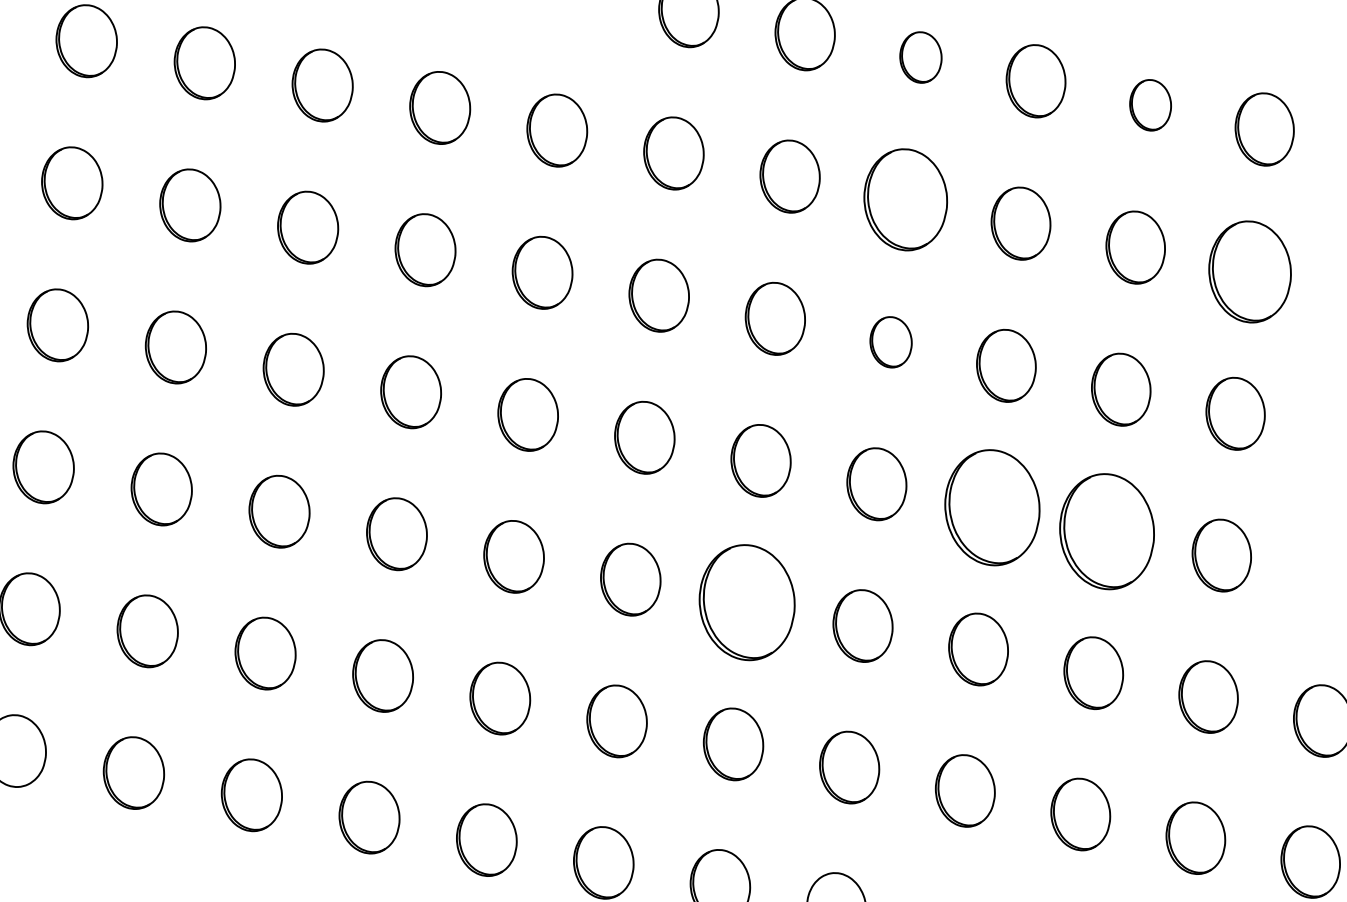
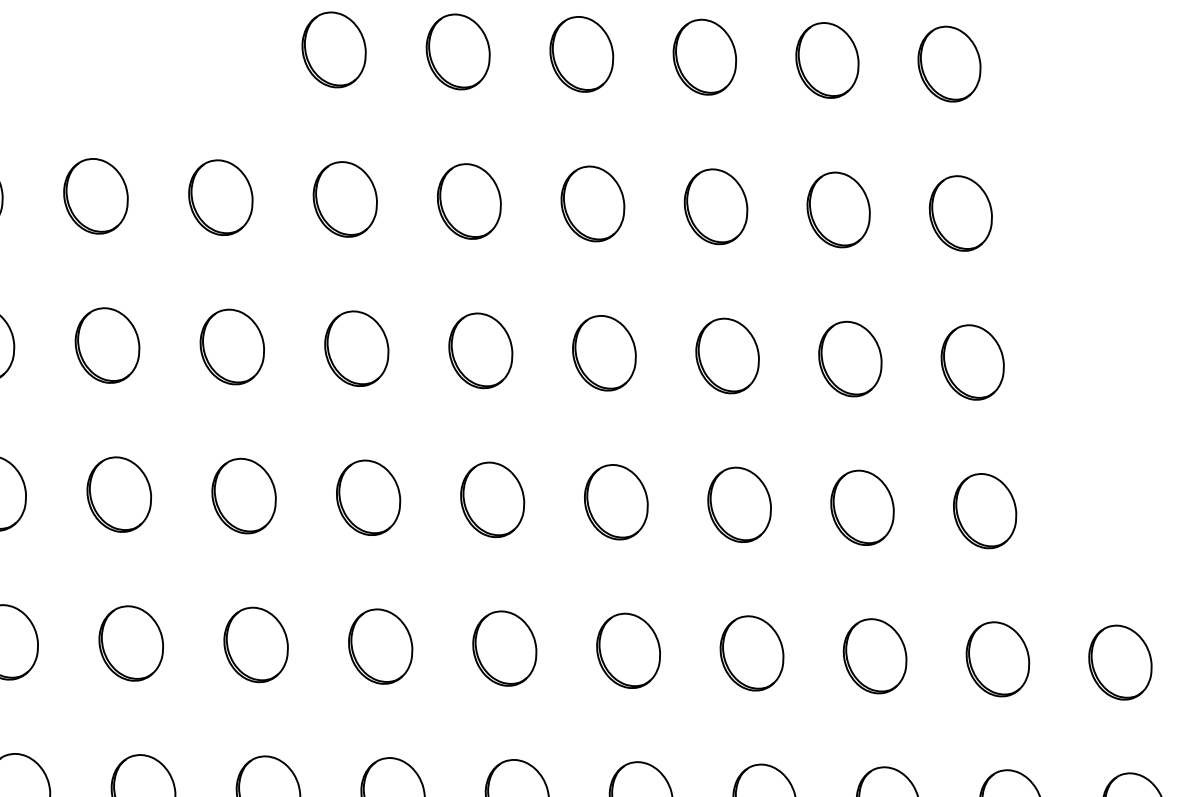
part: (920, 57) -> (581, 54), size x1.43
part: (1150, 105) -> (827, 60), size x1.43
part: (905, 200) -> (592, 204), size x0.71
part: (1249, 271) -> (960, 213), size x0.71
part: (890, 342) -> (603, 353), size x1.43
part: (991, 507) -> (738, 504), size x0.62
part: (1107, 531) -> (862, 507), size x0.62
part: (746, 602) -> (504, 648), size x0.62

